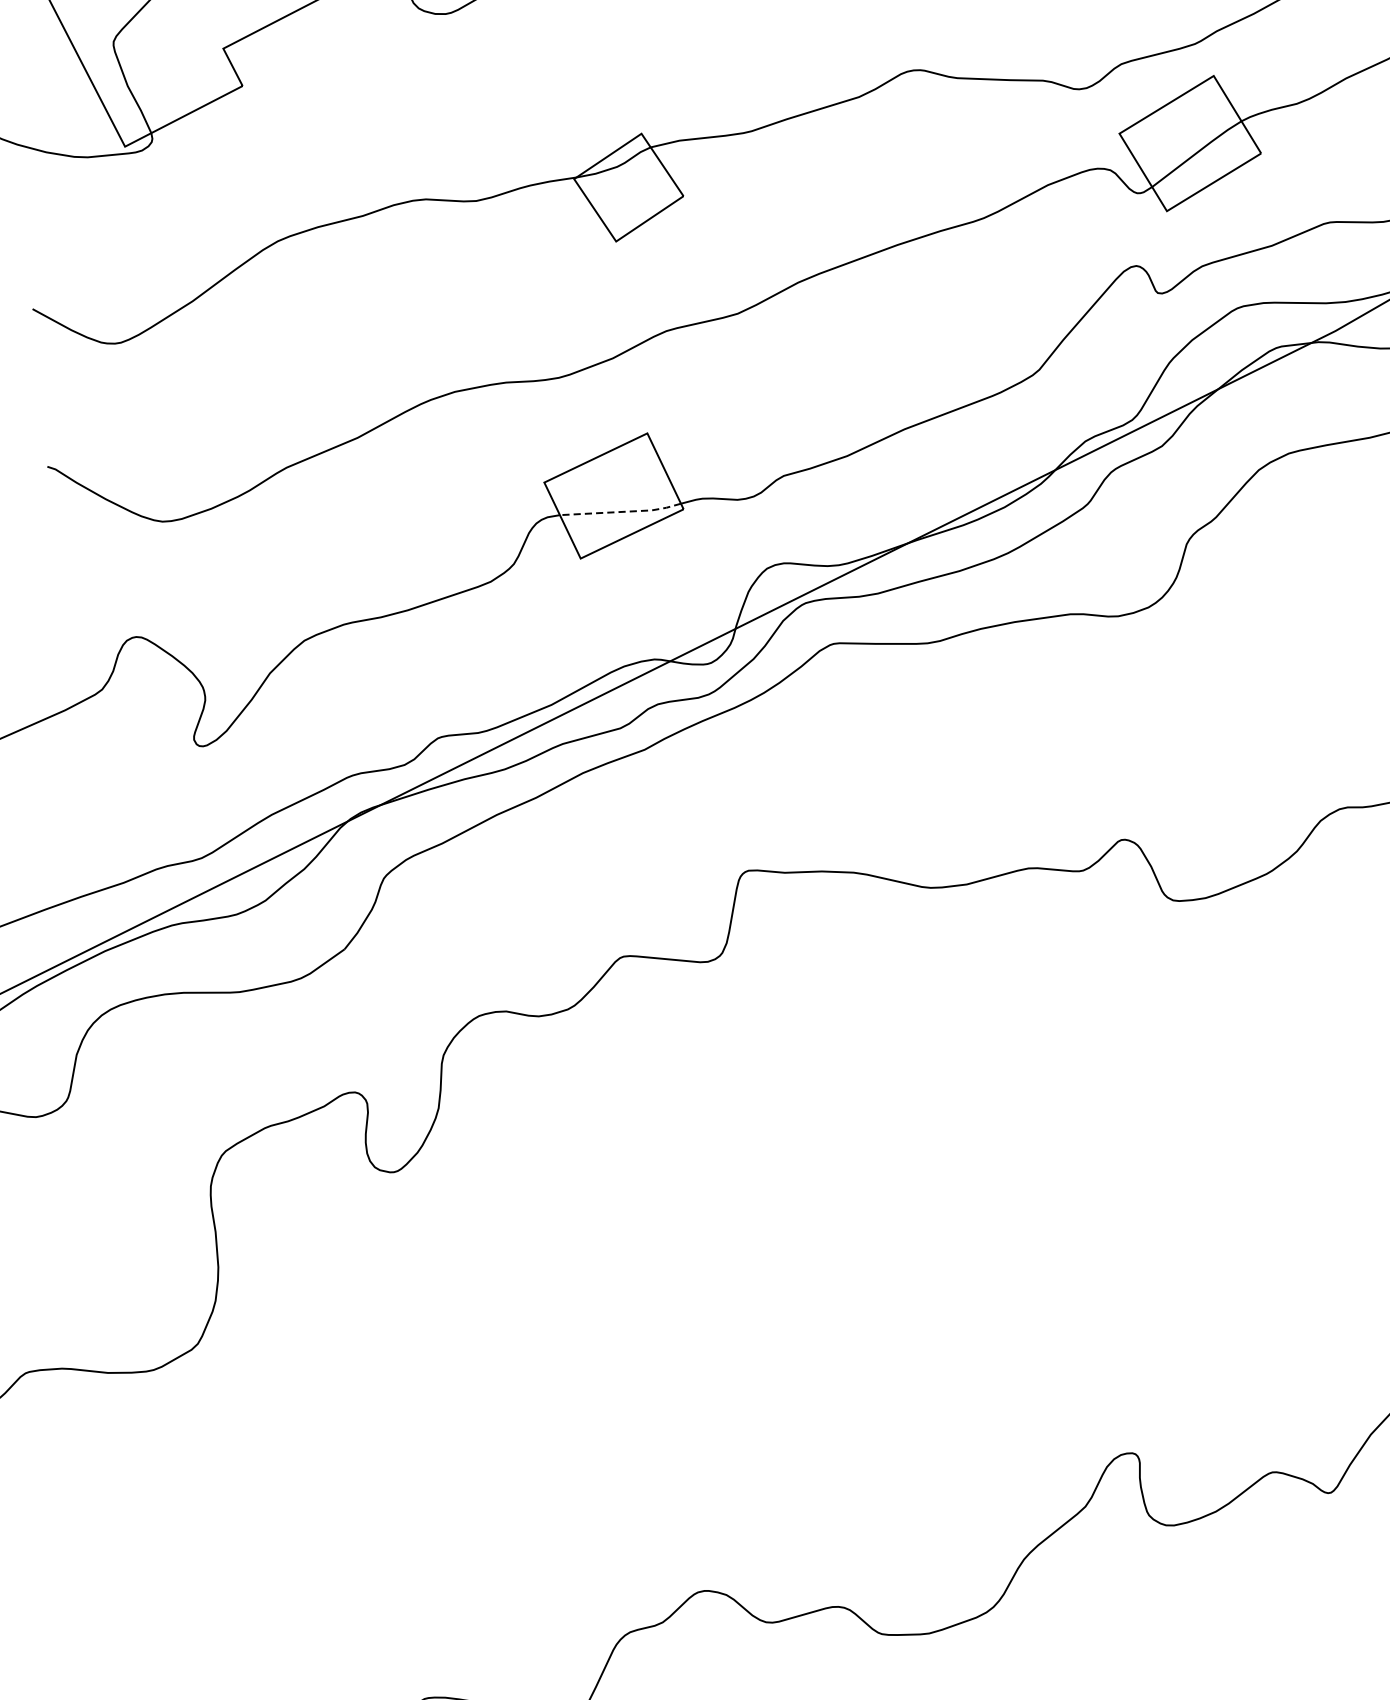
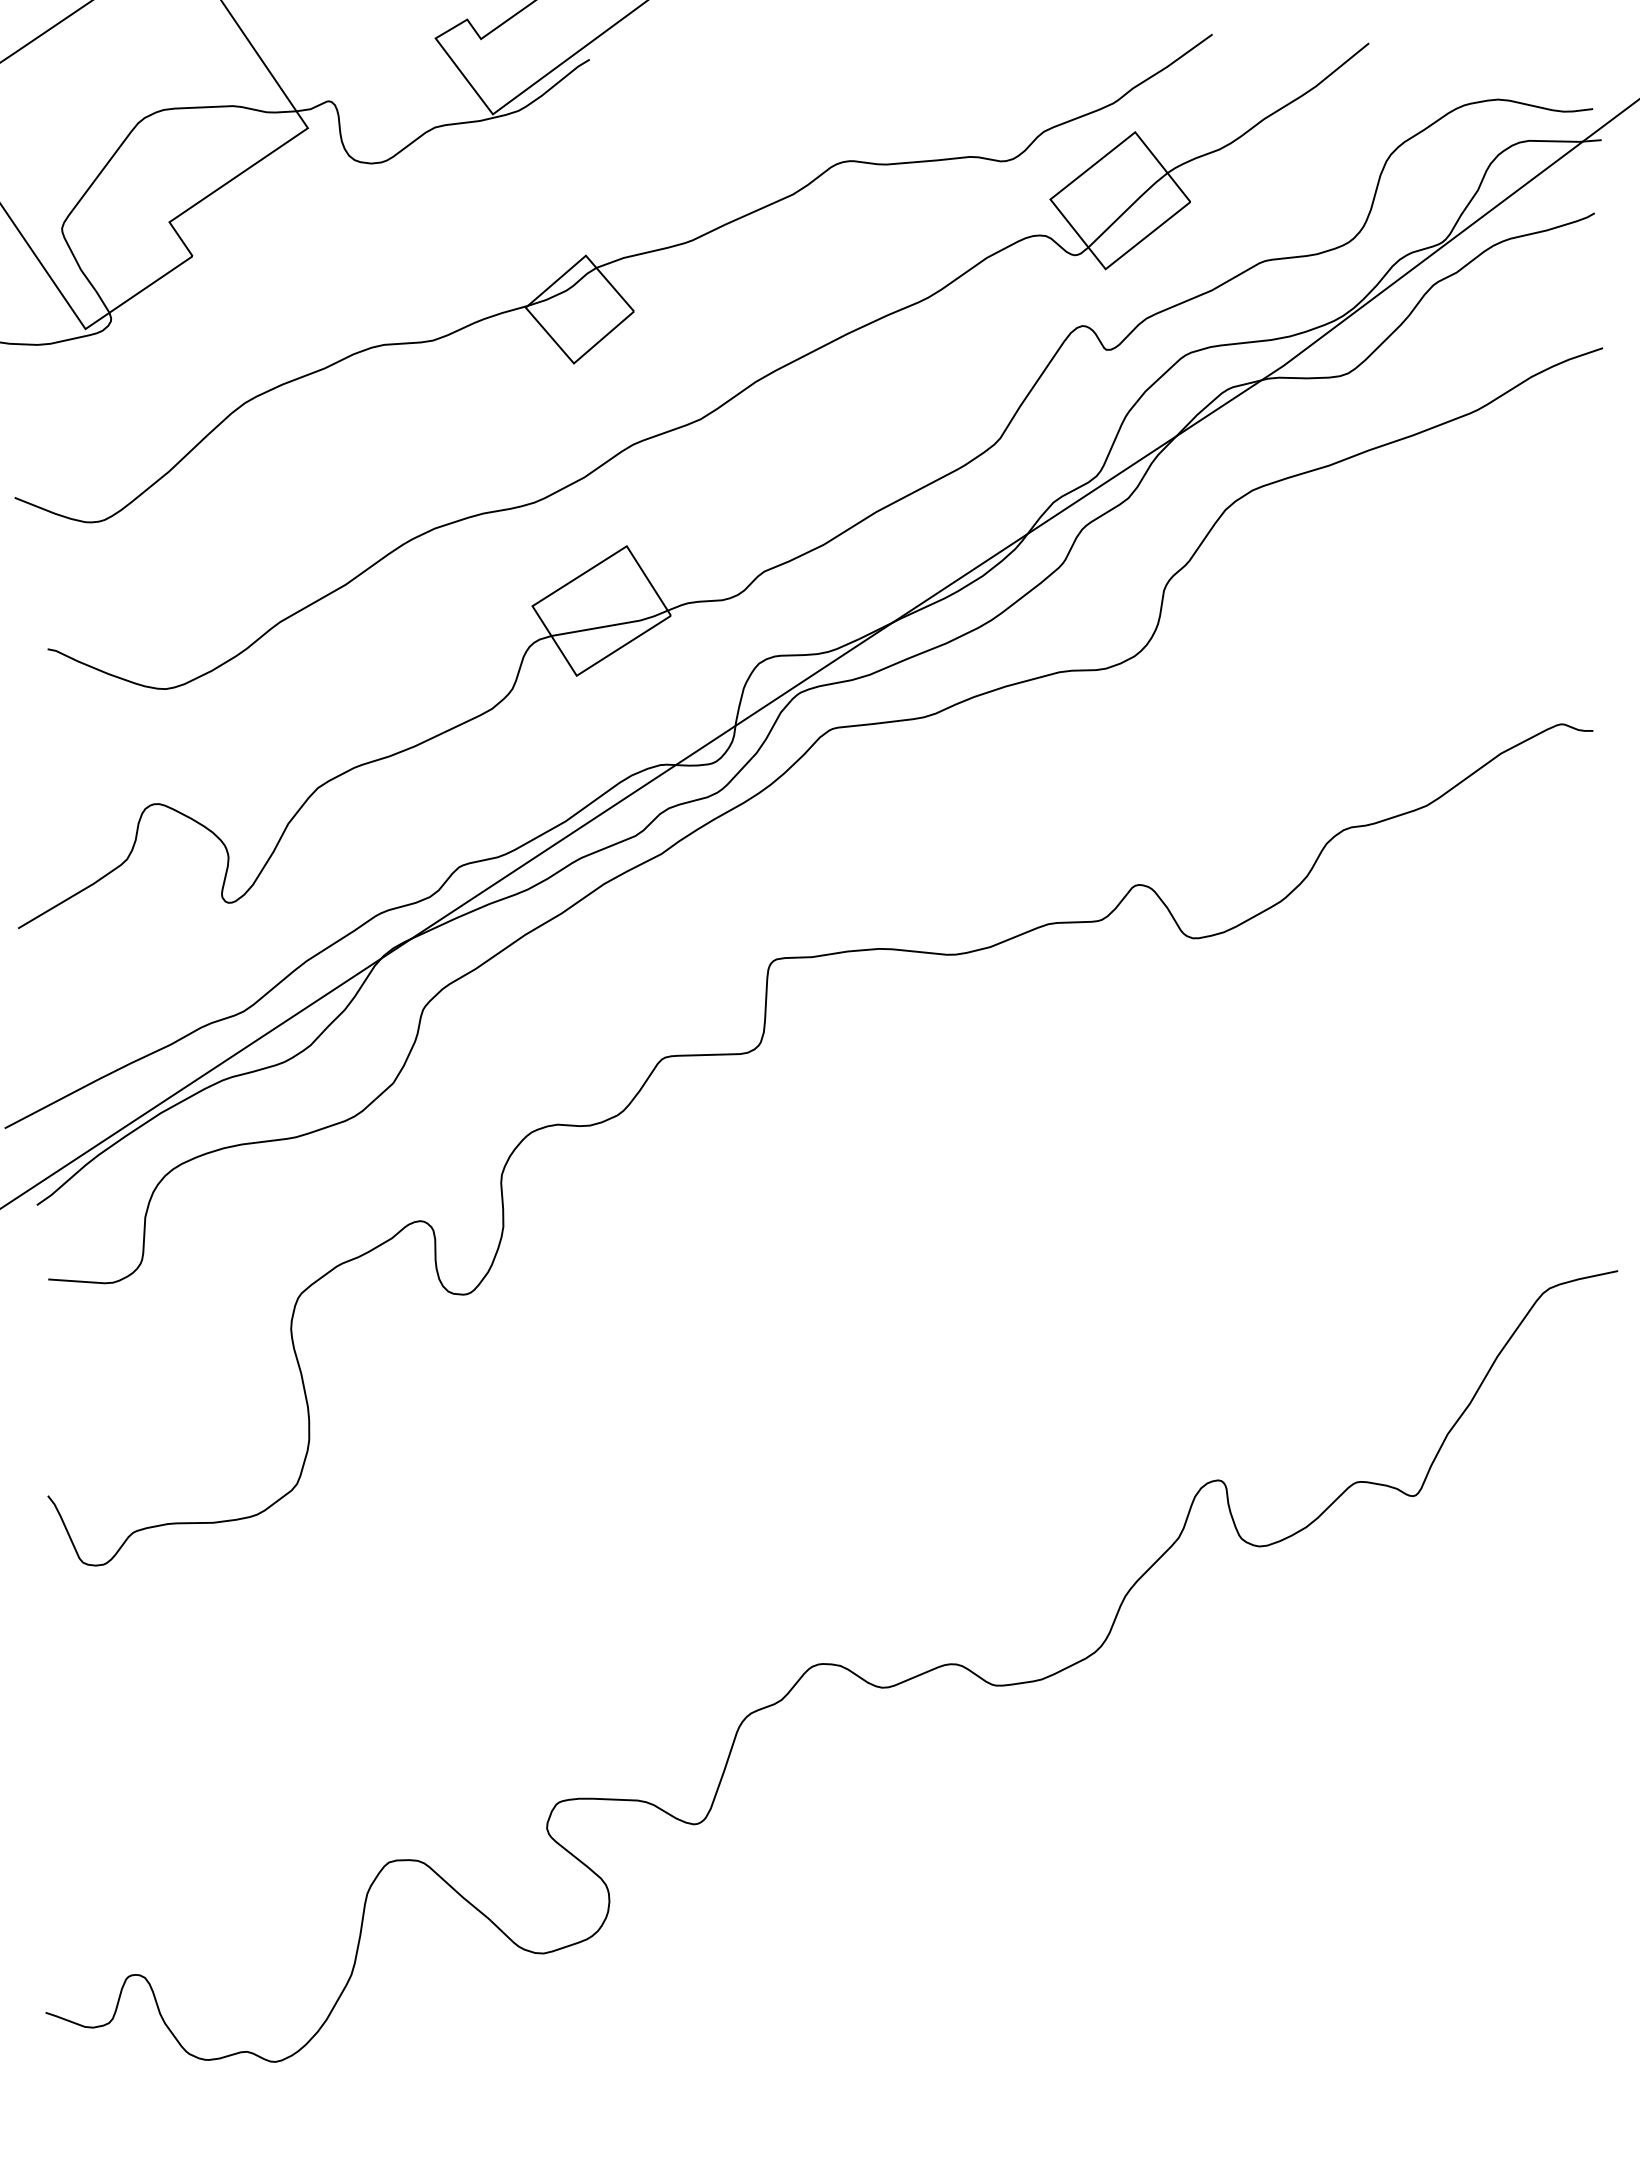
line: (622, 511) -> (611, 625), dashed -> solid

